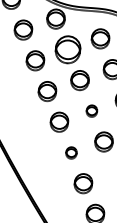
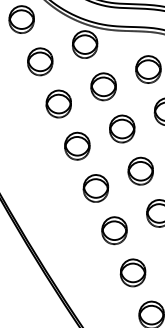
part: (67, 49) -> (103, 86), size x0.71
part: (91, 110) -> (140, 170), size x1.67
part: (71, 152) -> (114, 230), size x1.67

